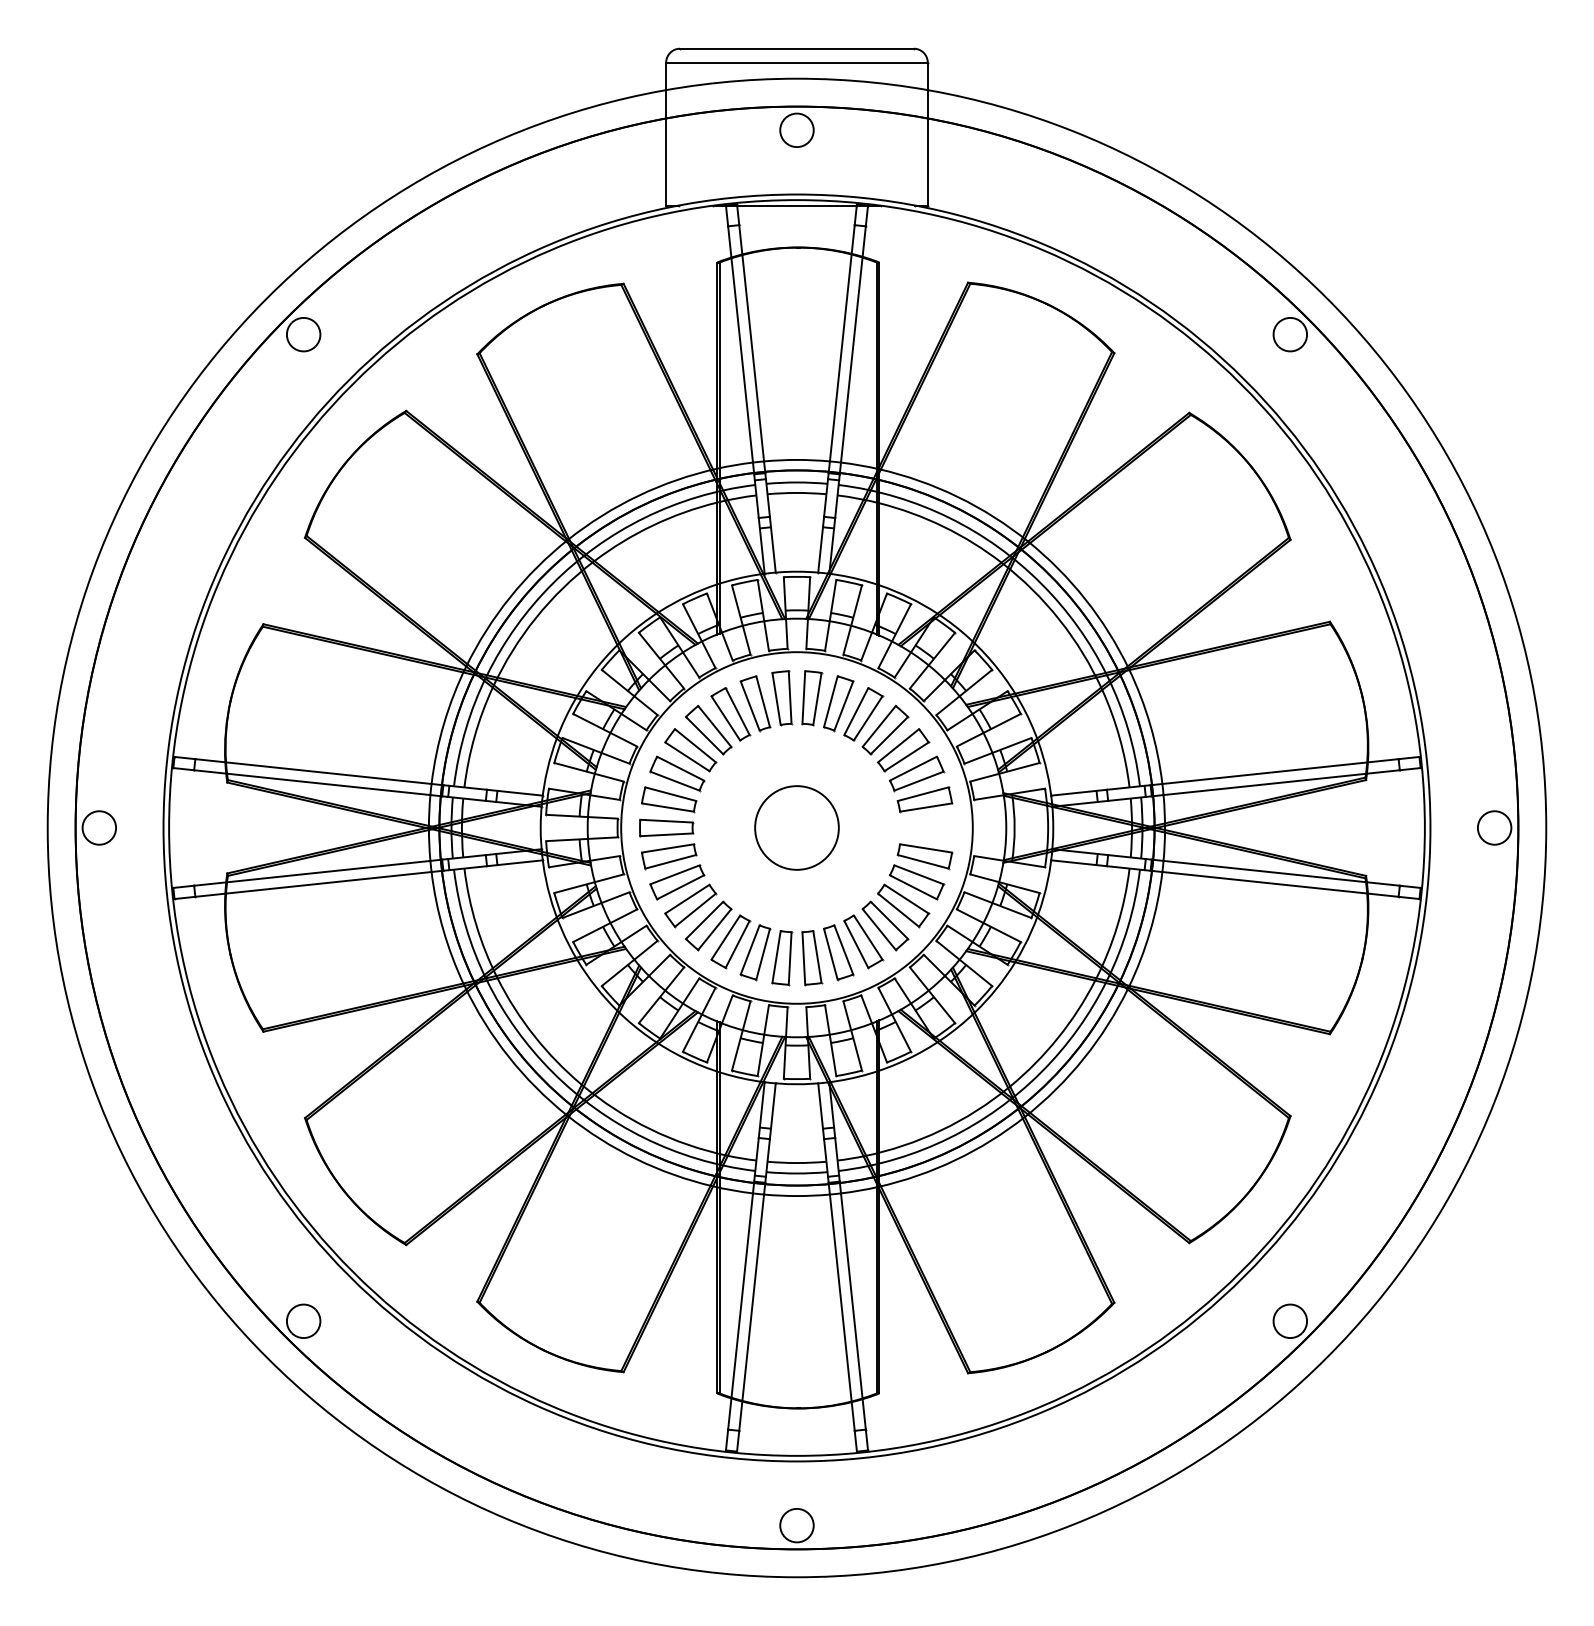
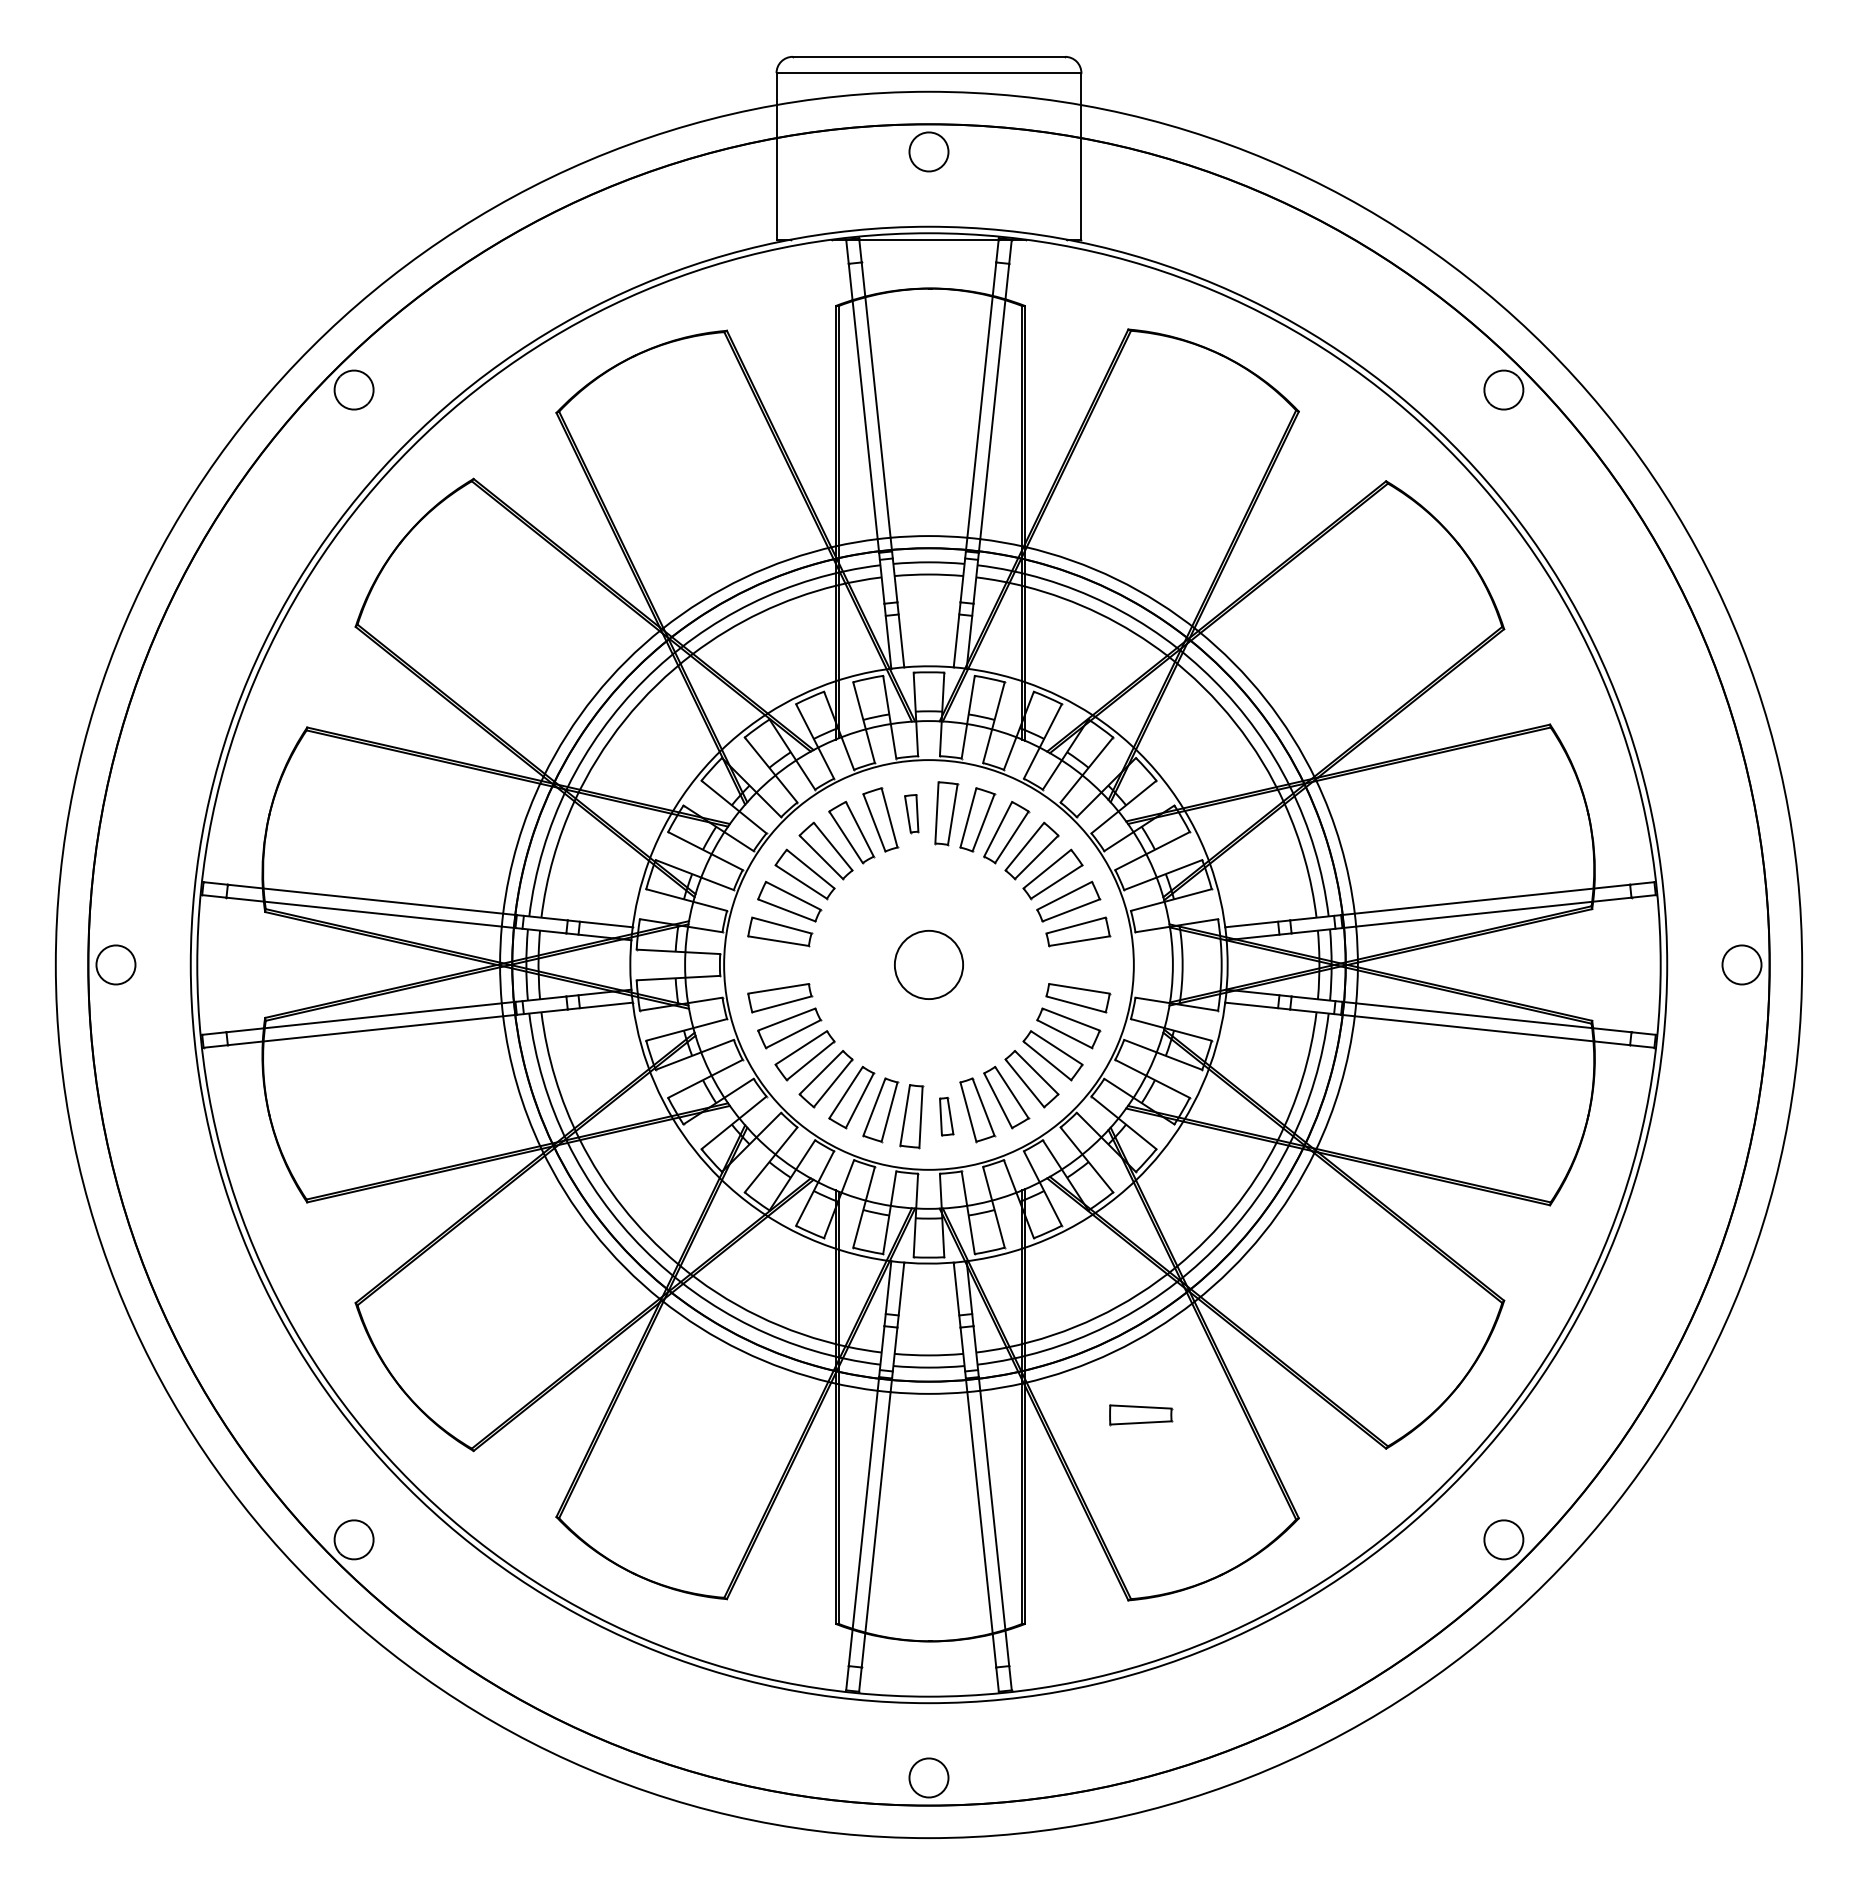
part: (781, 698) -> (911, 813), size x0.6
part: (796, 827) -> (928, 964), size x0.7
part: (666, 828) -> (1141, 1415), moved
part: (812, 958) -> (946, 1116), size x0.6

